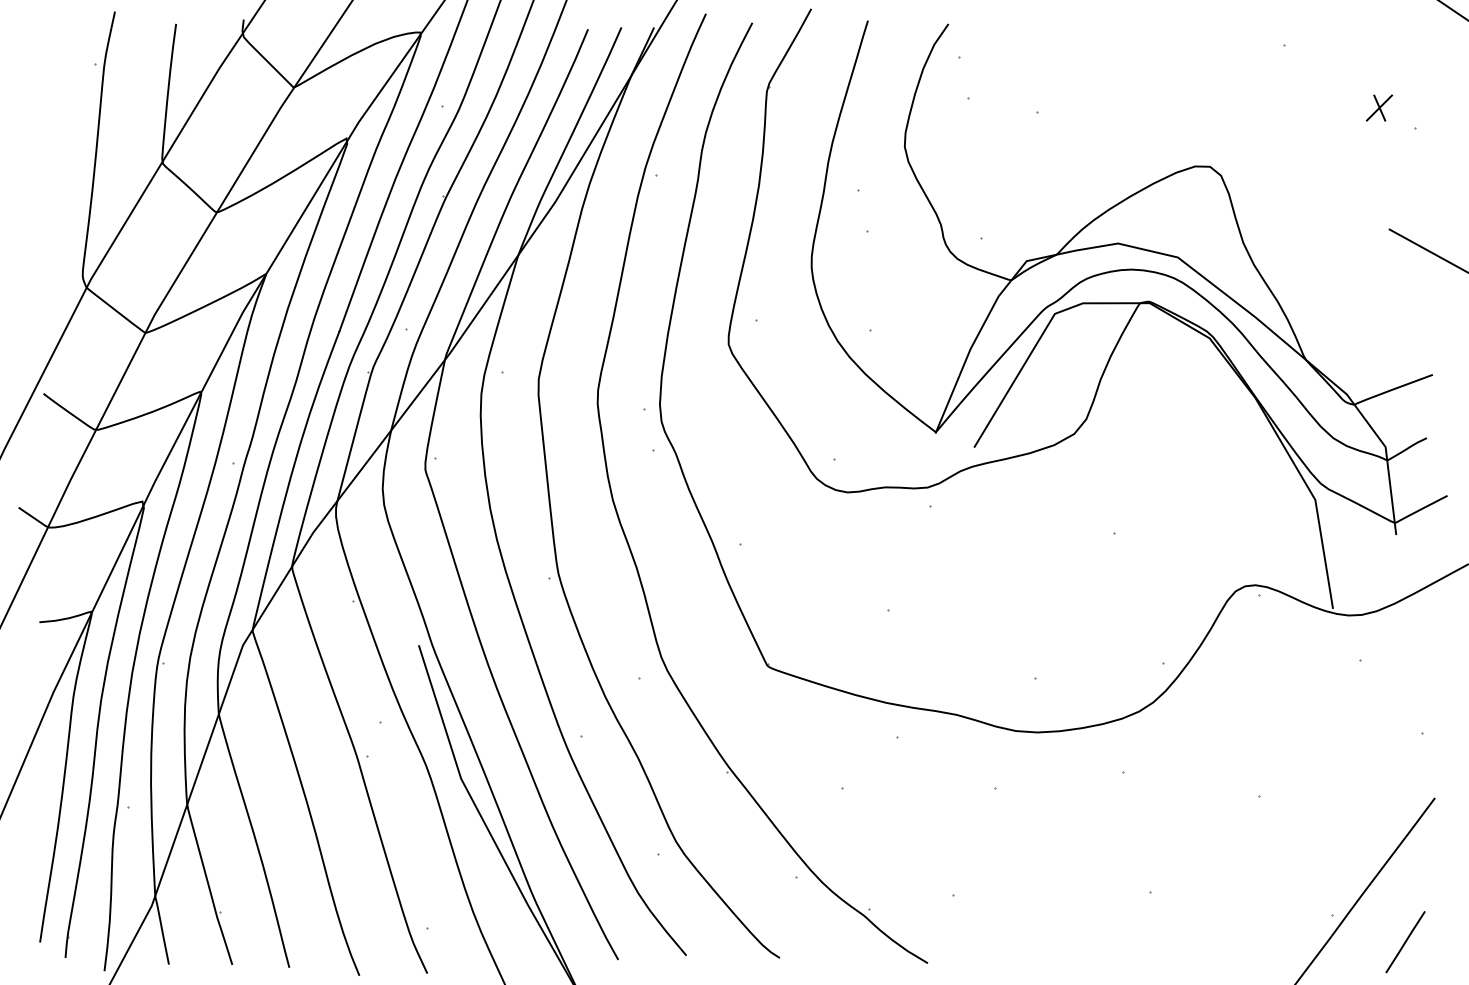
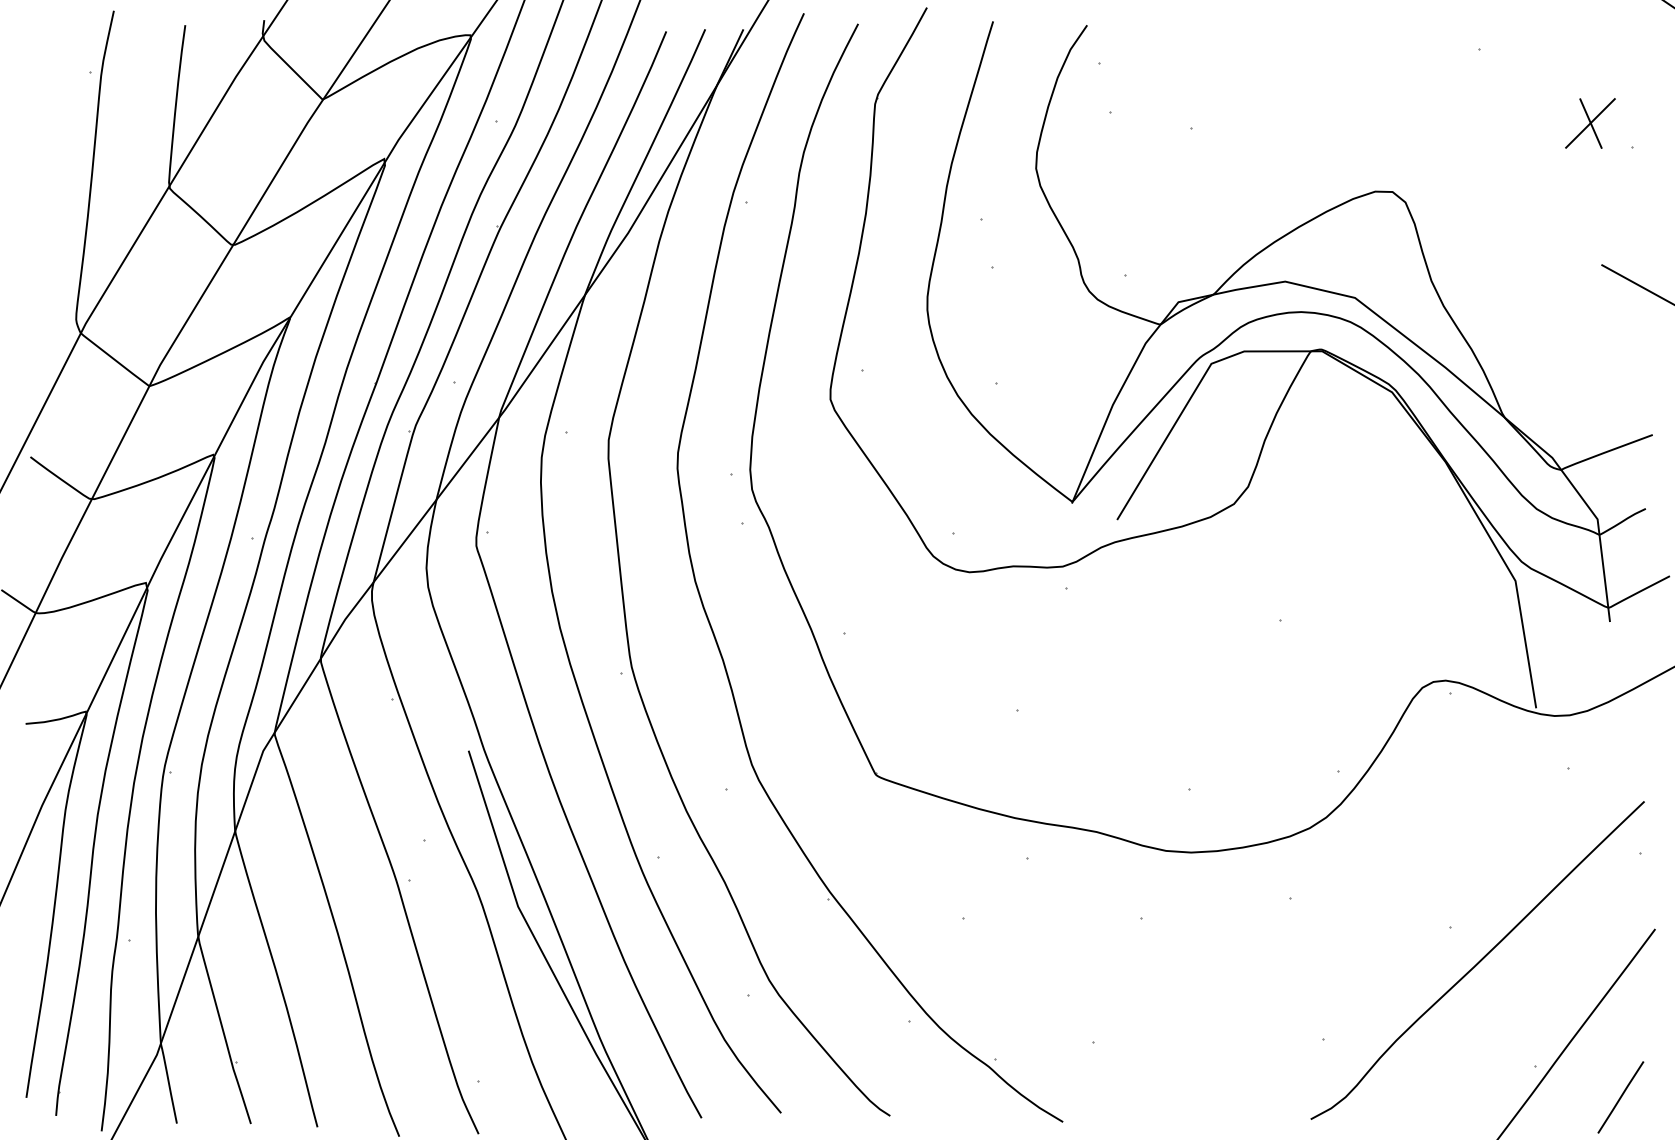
part: (1379, 107) -> (1590, 122), size x1.67
curve: (1283, 825) -> (1478, 961), added

